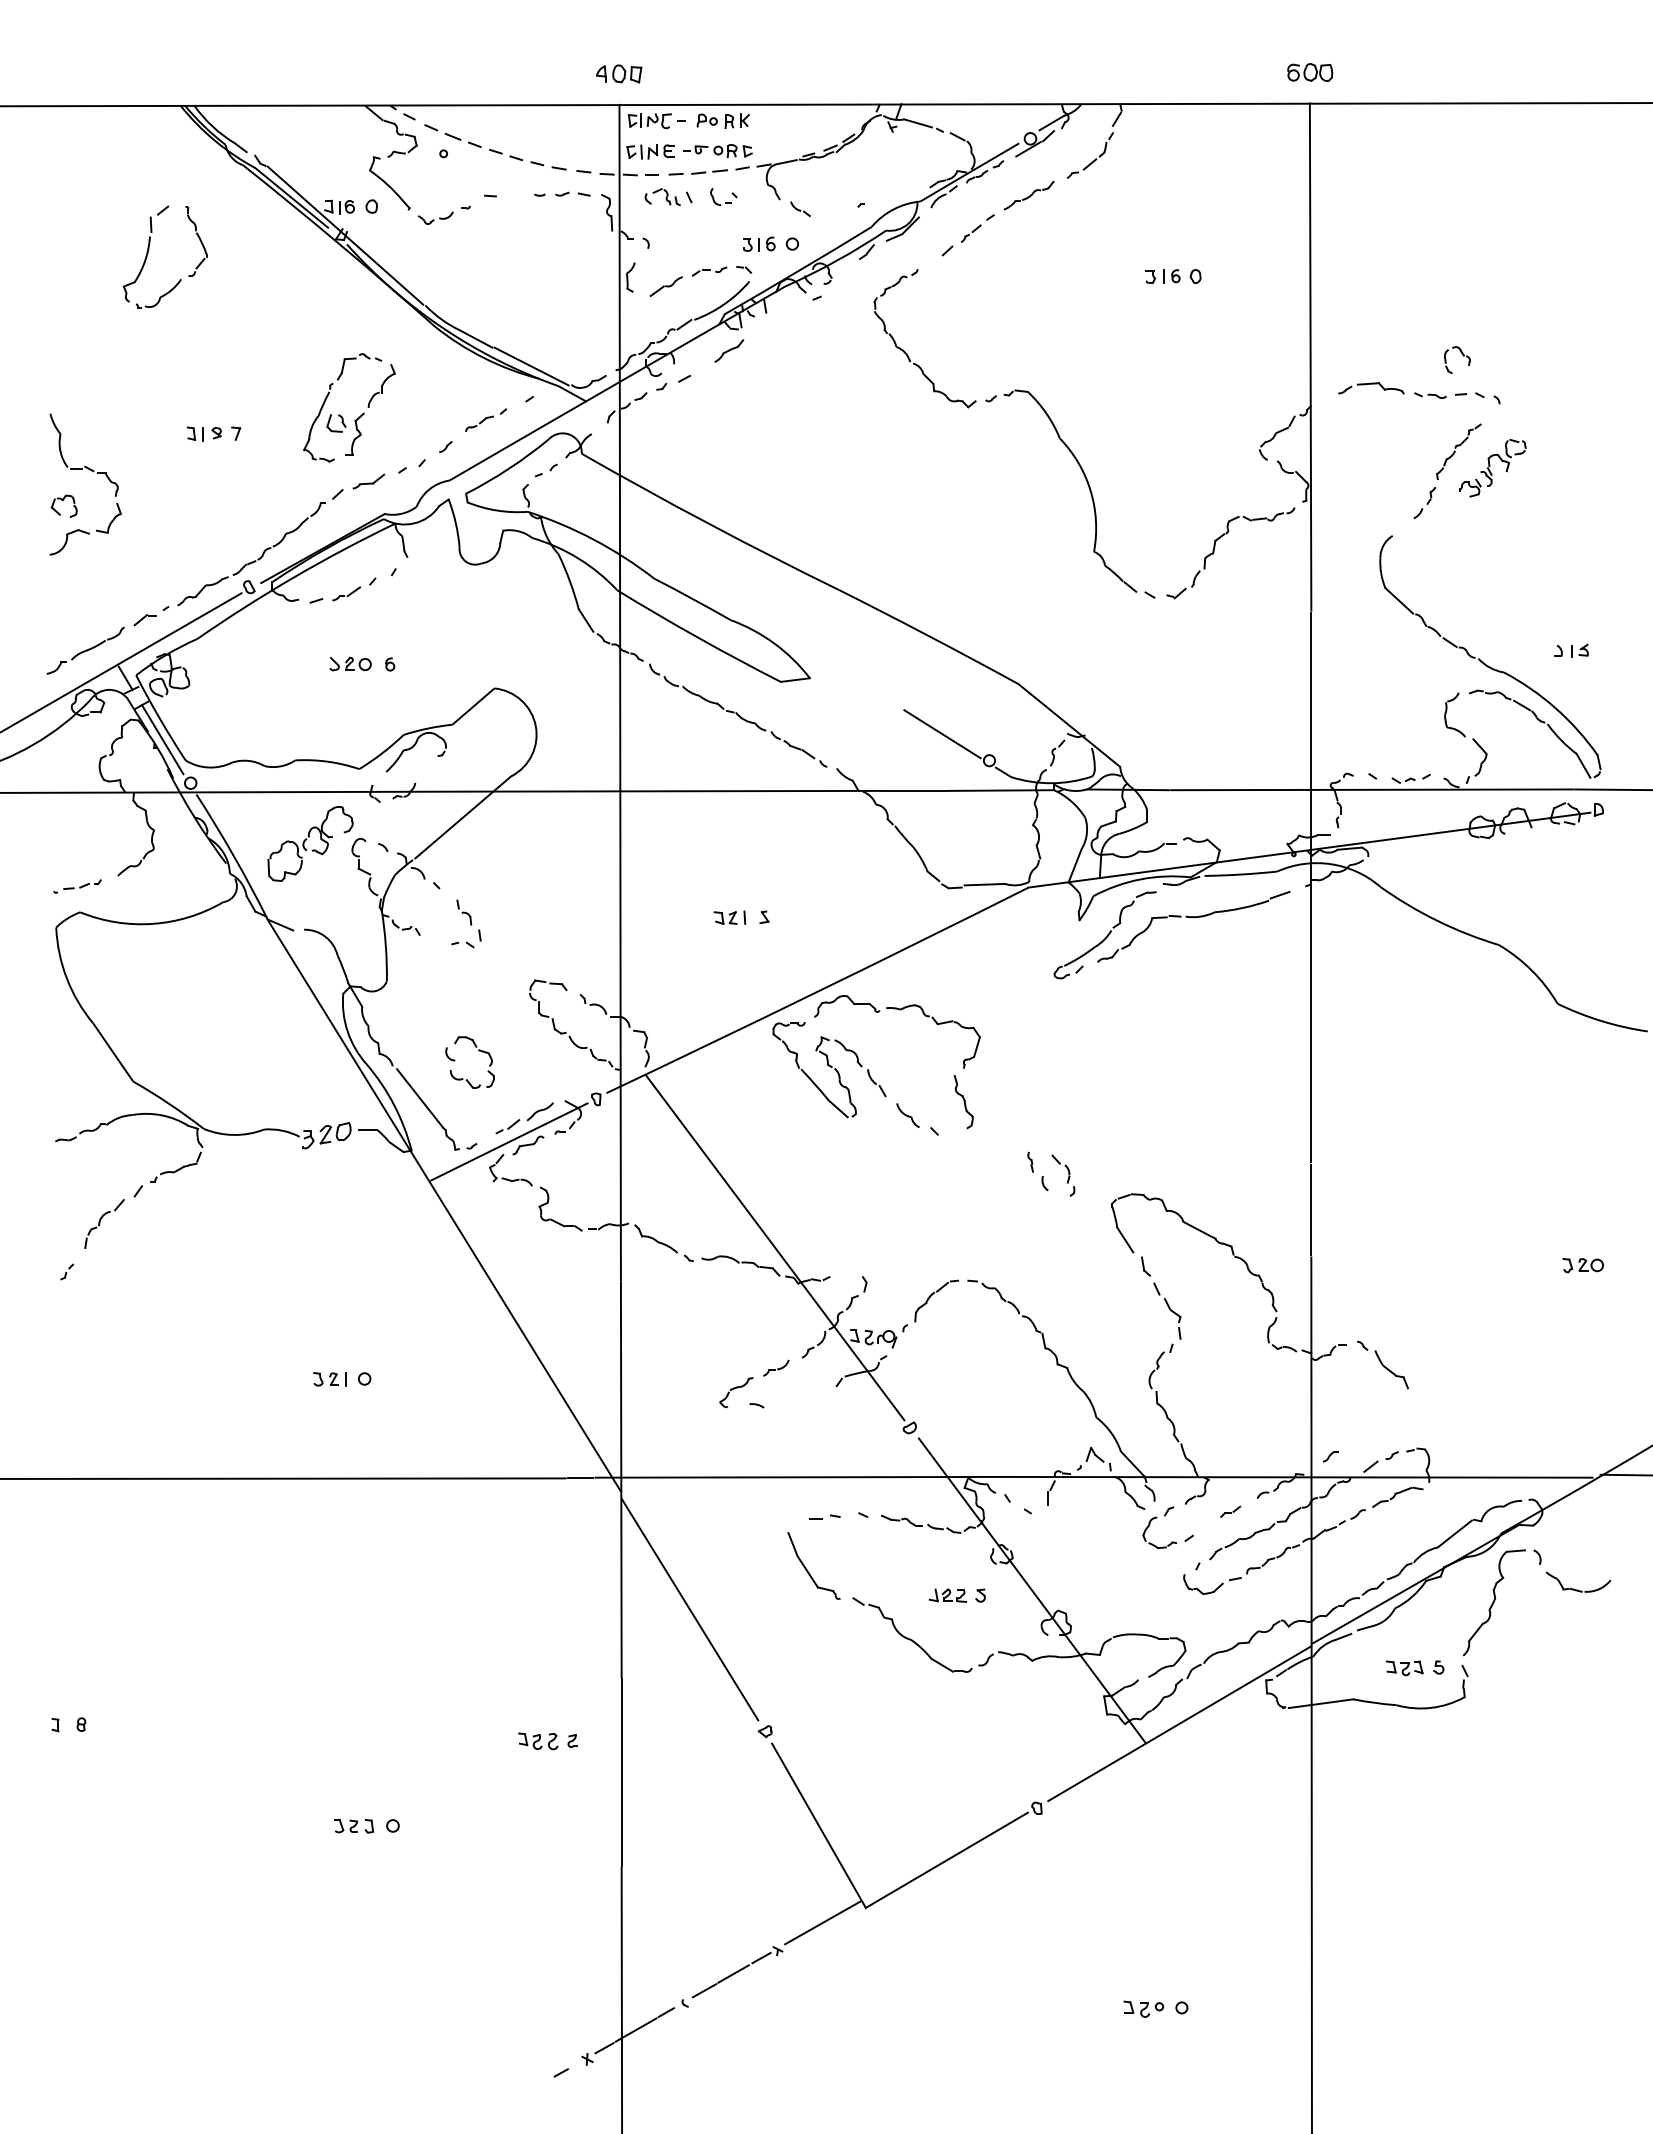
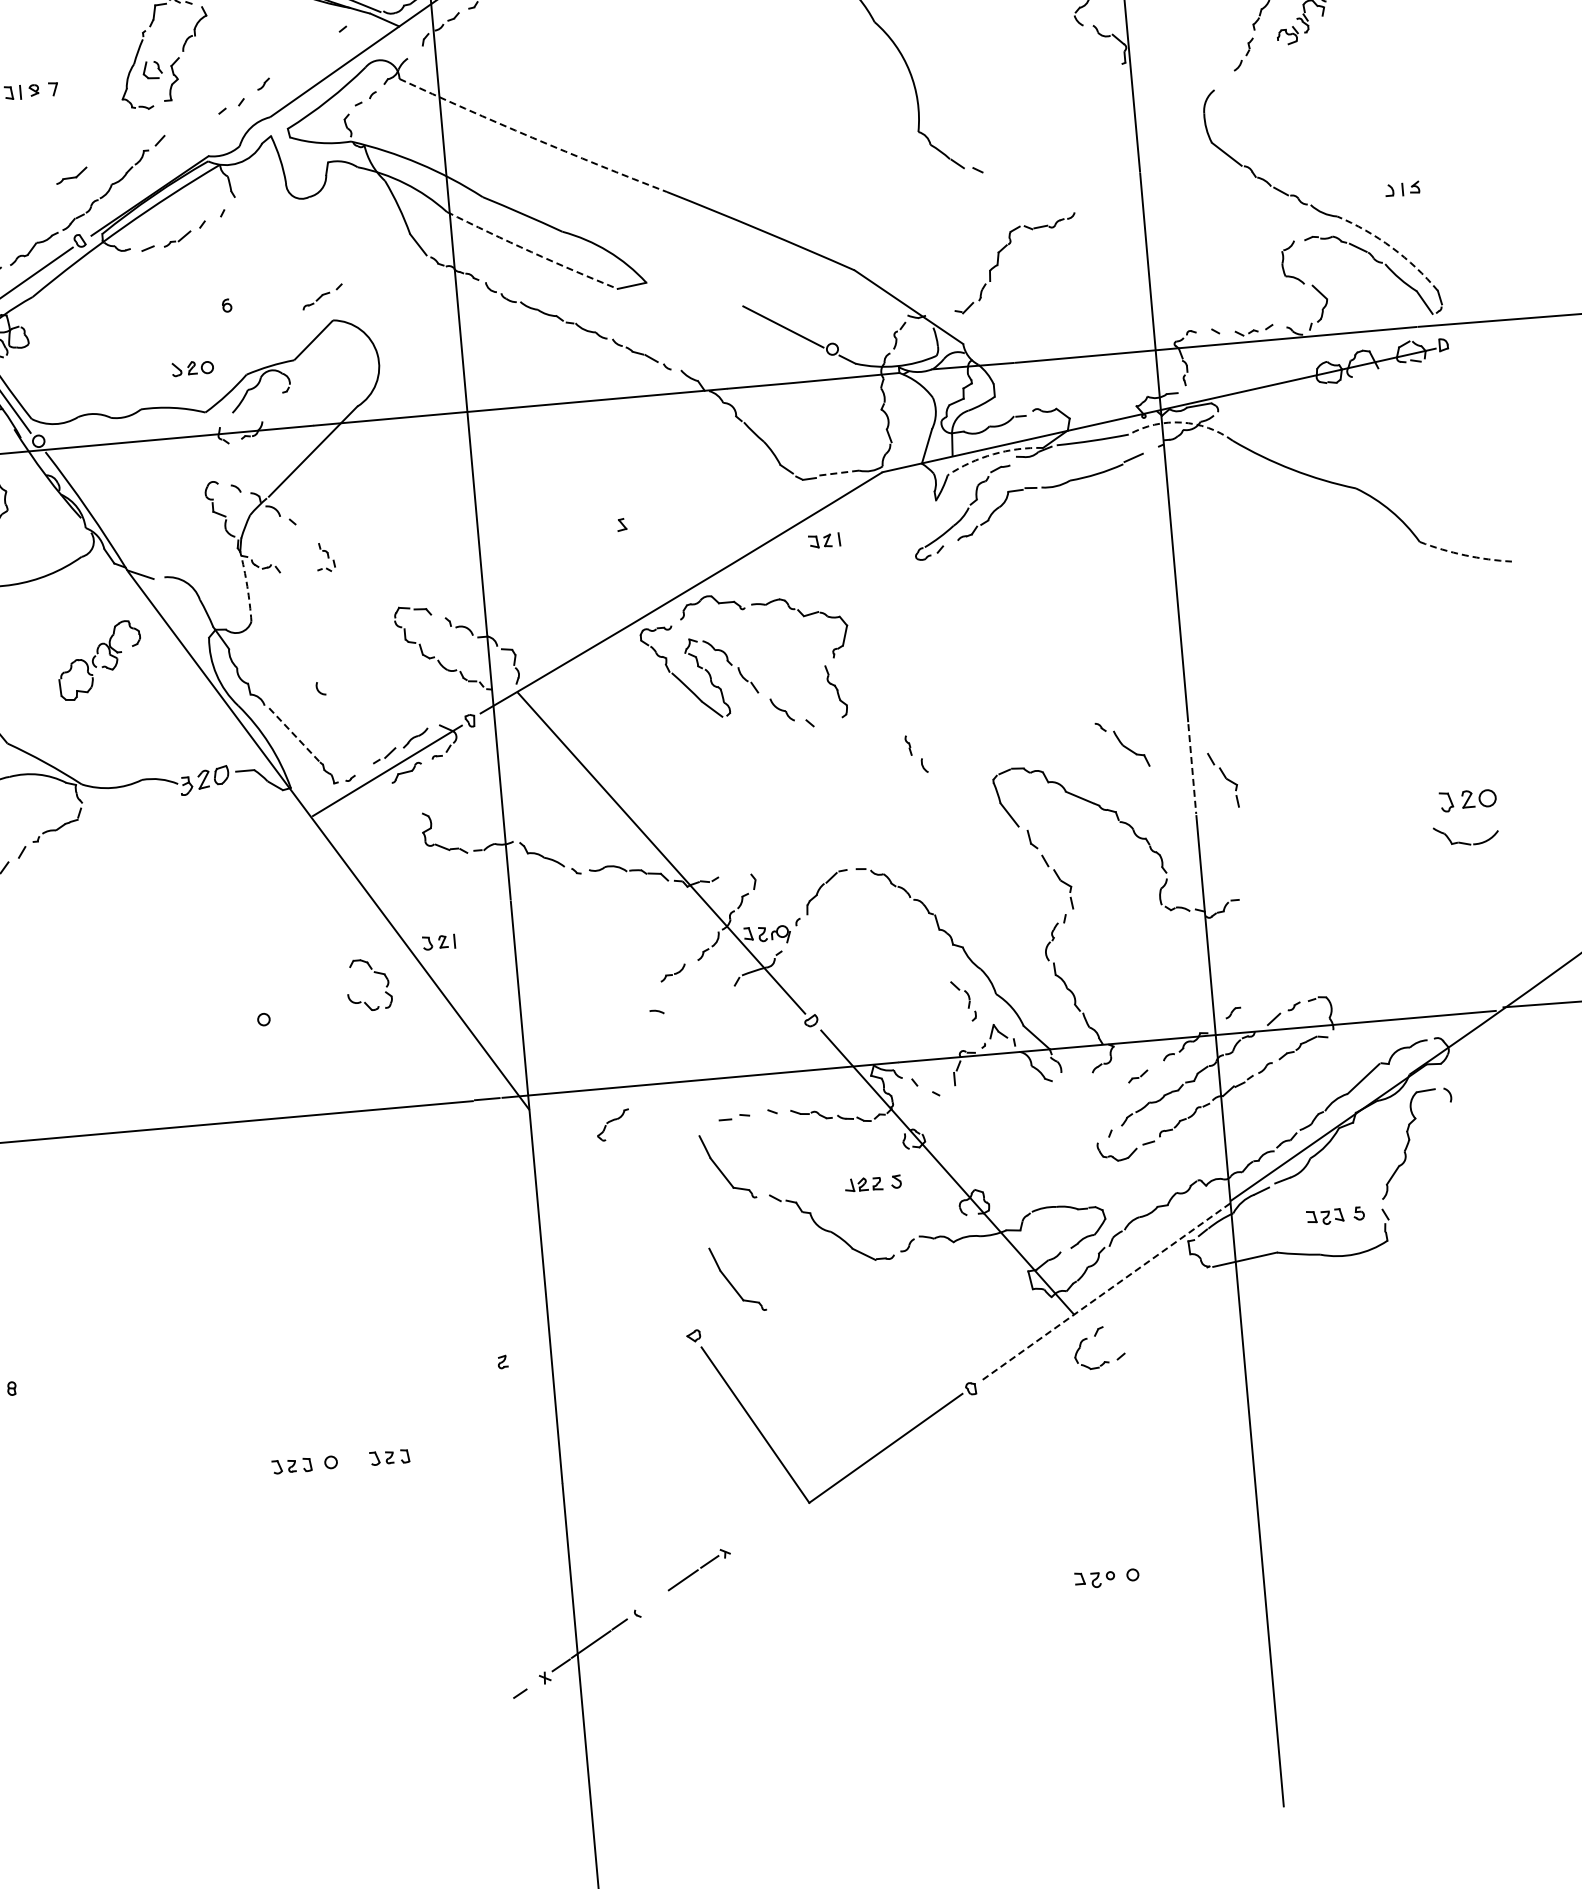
part: (486, 419) -> (322, 296), moved
part: (368, 481) -> (71, 175), moved
arc: (708, 523) -> (531, 137), solid -> dashed
part: (1214, 553) -> (998, 265), moved
arc: (698, 637) -> (531, 251), solid -> dashed
part: (350, 663) -> (192, 367), moved
arc: (1555, 708) -> (1391, 247), solid -> dashed
part: (310, 843) -> (99, 660), moved
arc: (1330, 864) -> (1181, 422), solid -> dashed
arc: (1140, 879) -> (993, 454), solid -> dashed
line: (984, 884) -> (838, 473), solid -> dashed
part: (729, 917) -> (824, 540), moved
part: (466, 923) -> (325, 556), size x0.6
arc: (385, 945) -> (246, 585), solid -> dashed
arc: (1601, 1021) -> (1464, 555), solid -> dashed
part: (478, 1051) -> (374, 973), moved
line: (420, 1098) -> (295, 735), solid -> dashed
part: (1063, 1175) -> (963, 1001), moved
part: (507, 1178) -> (388, 807), removed
line: (1311, 1210) -> (1192, 769), solid -> dashed
part: (1341, 1223) -> (1223, 779), added
part: (1582, 1265) -> (1467, 800), size x1.4
part: (1382, 1364) -> (1122, 744), moved
part: (329, 1379) -> (438, 942), moved
part: (736, 1392) -> (613, 1125), moved
part: (1165, 1516) -> (1095, 1336), moved
part: (1574, 1588) -> (1462, 841), moved
line: (689, 1609) -> (607, 1220), removed
part: (807, 1682) -> (731, 1283), added
line: (1179, 1723) -> (1105, 1291), solid -> dashed
part: (538, 1741) -> (468, 1365), removed
part: (451, 1826) -> (389, 1457), added
line: (822, 1922) -> (767, 1521), removed
line: (704, 1990) -> (655, 1599), removed

